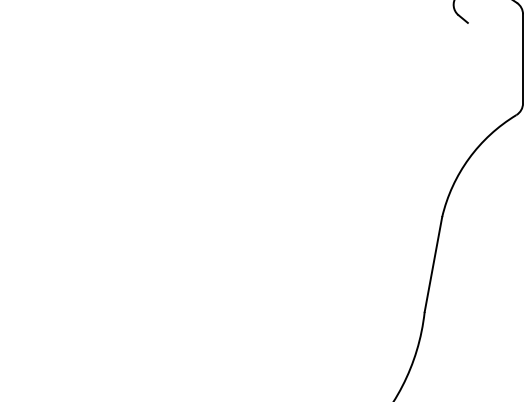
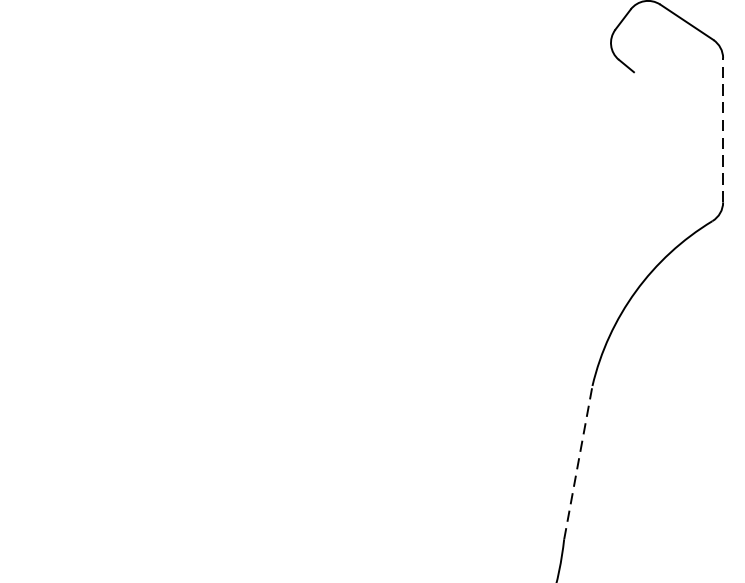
line: (523, 58) -> (723, 129), solid -> dashed
line: (433, 263) -> (578, 461), solid -> dashed

